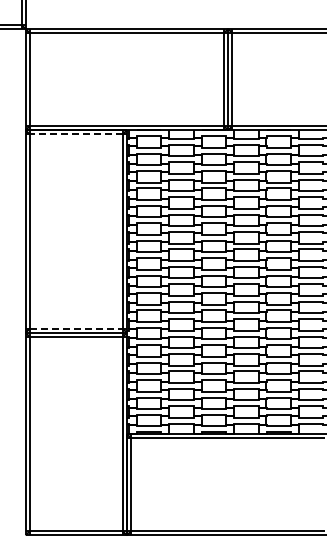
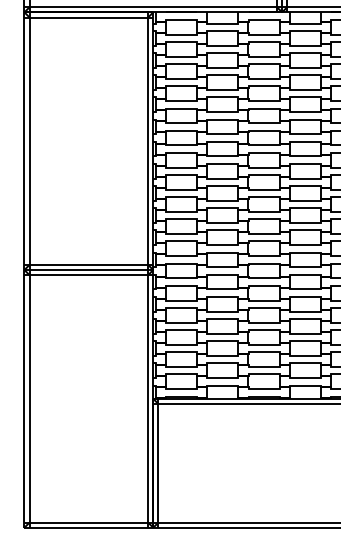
line: (76, 134) -> (89, 17), dashed -> solid
line: (76, 328) -> (89, 264), dashed -> solid

